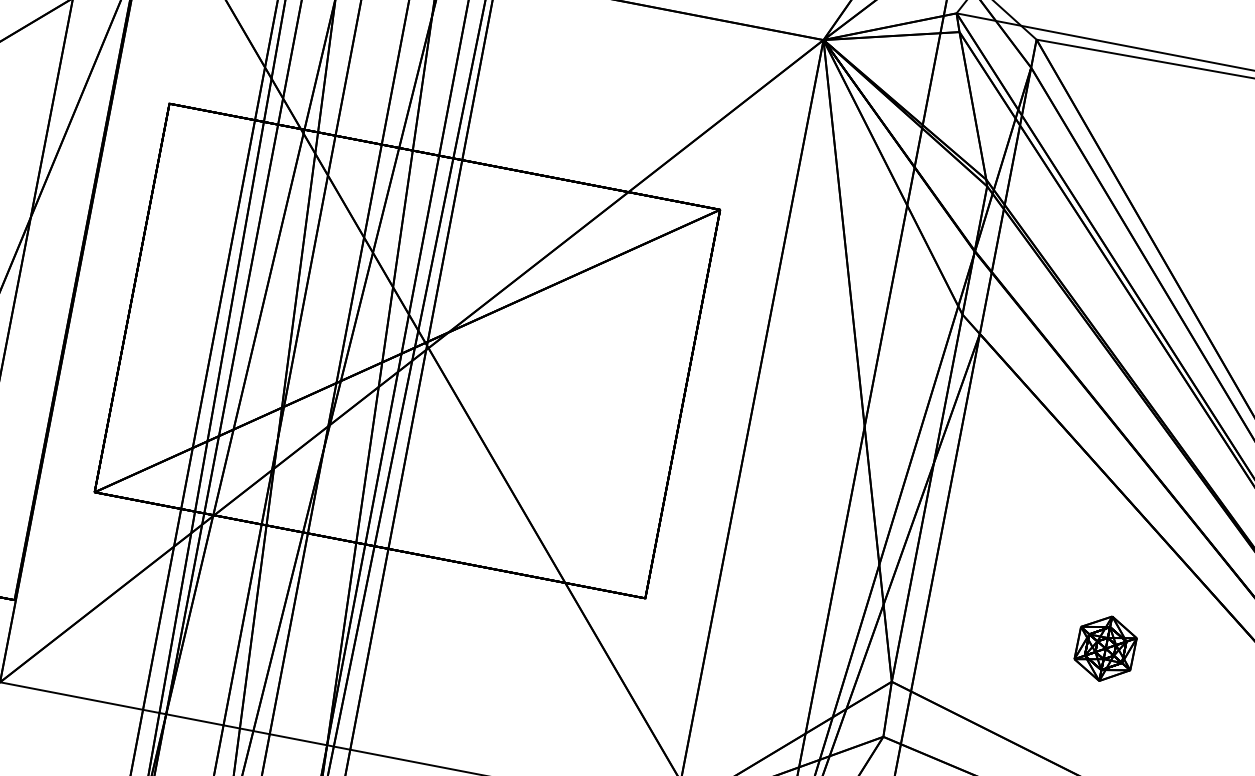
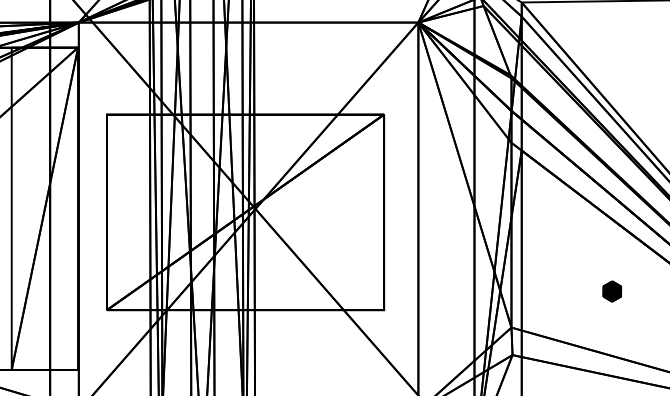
part: (1106, 648) -> (612, 291), size x0.62

